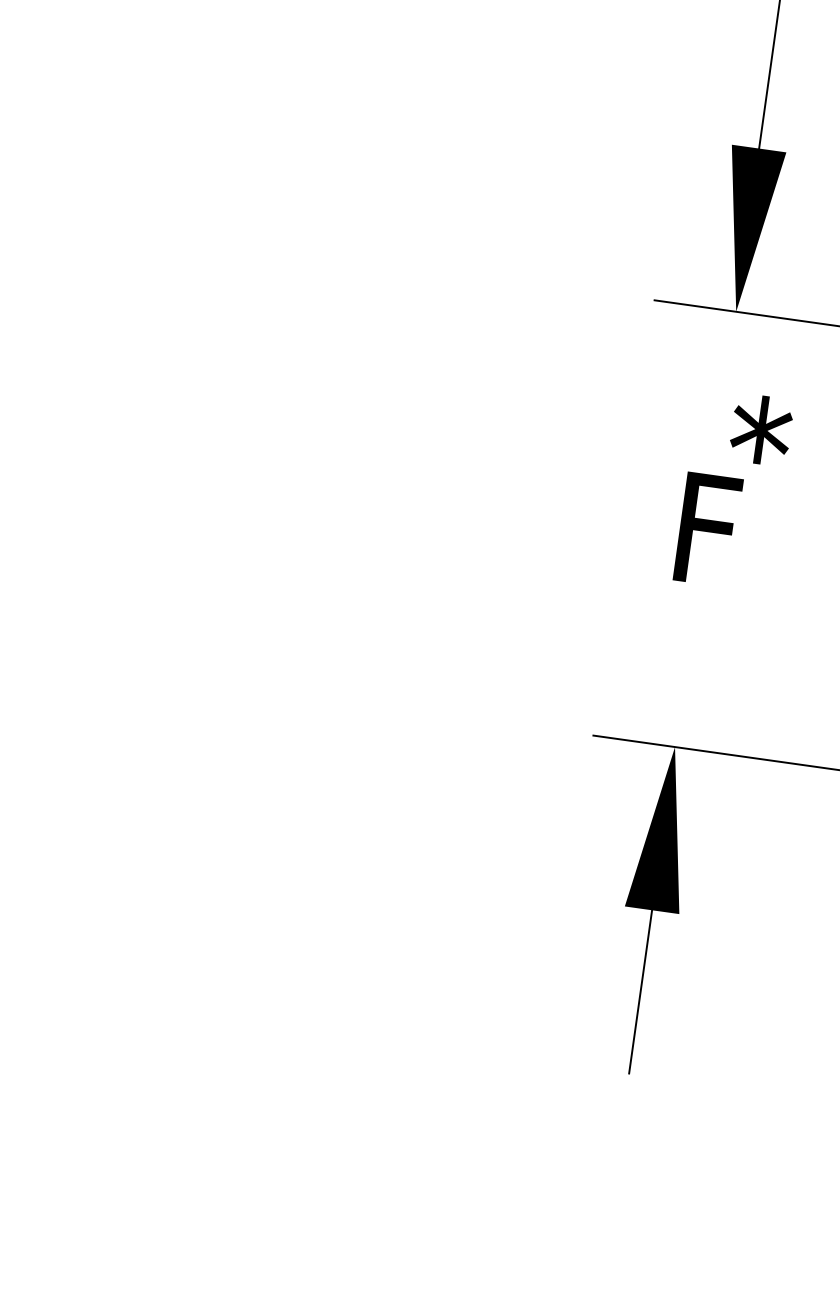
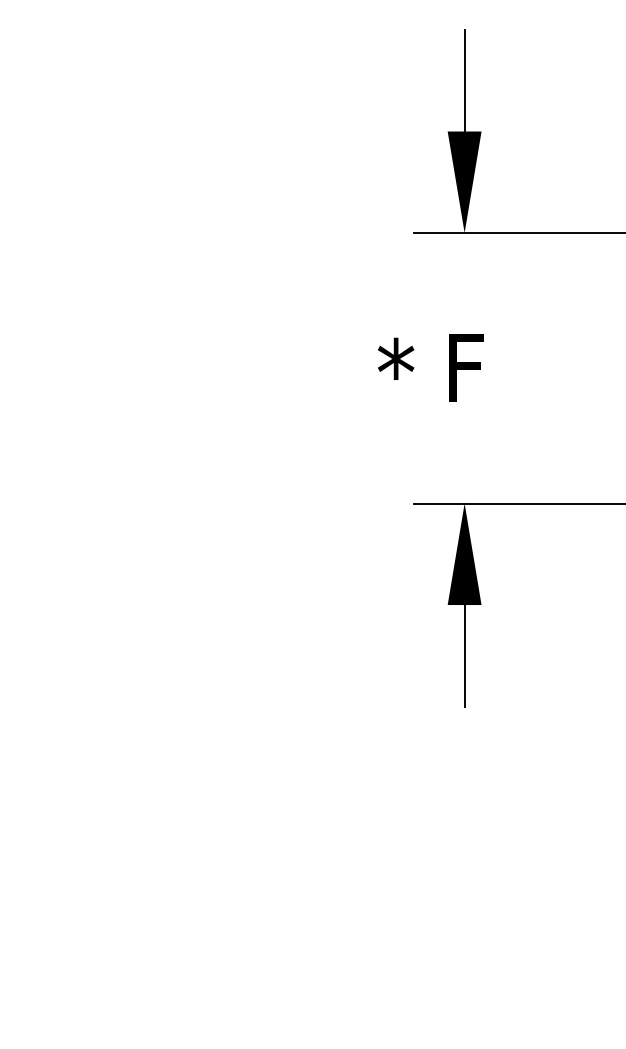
text: (762, 429) -> (396, 358), moved

